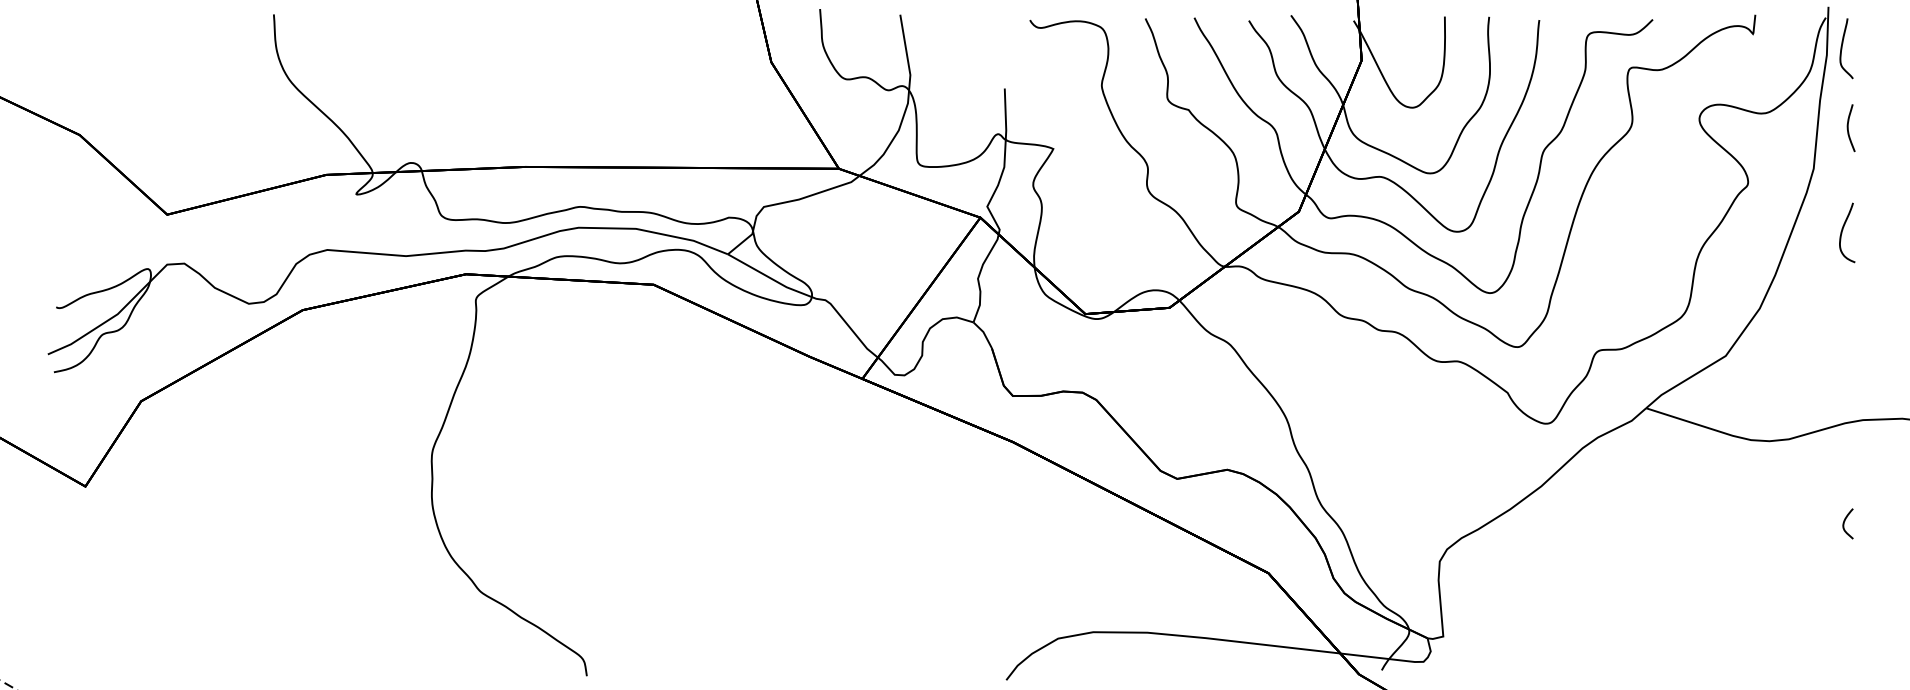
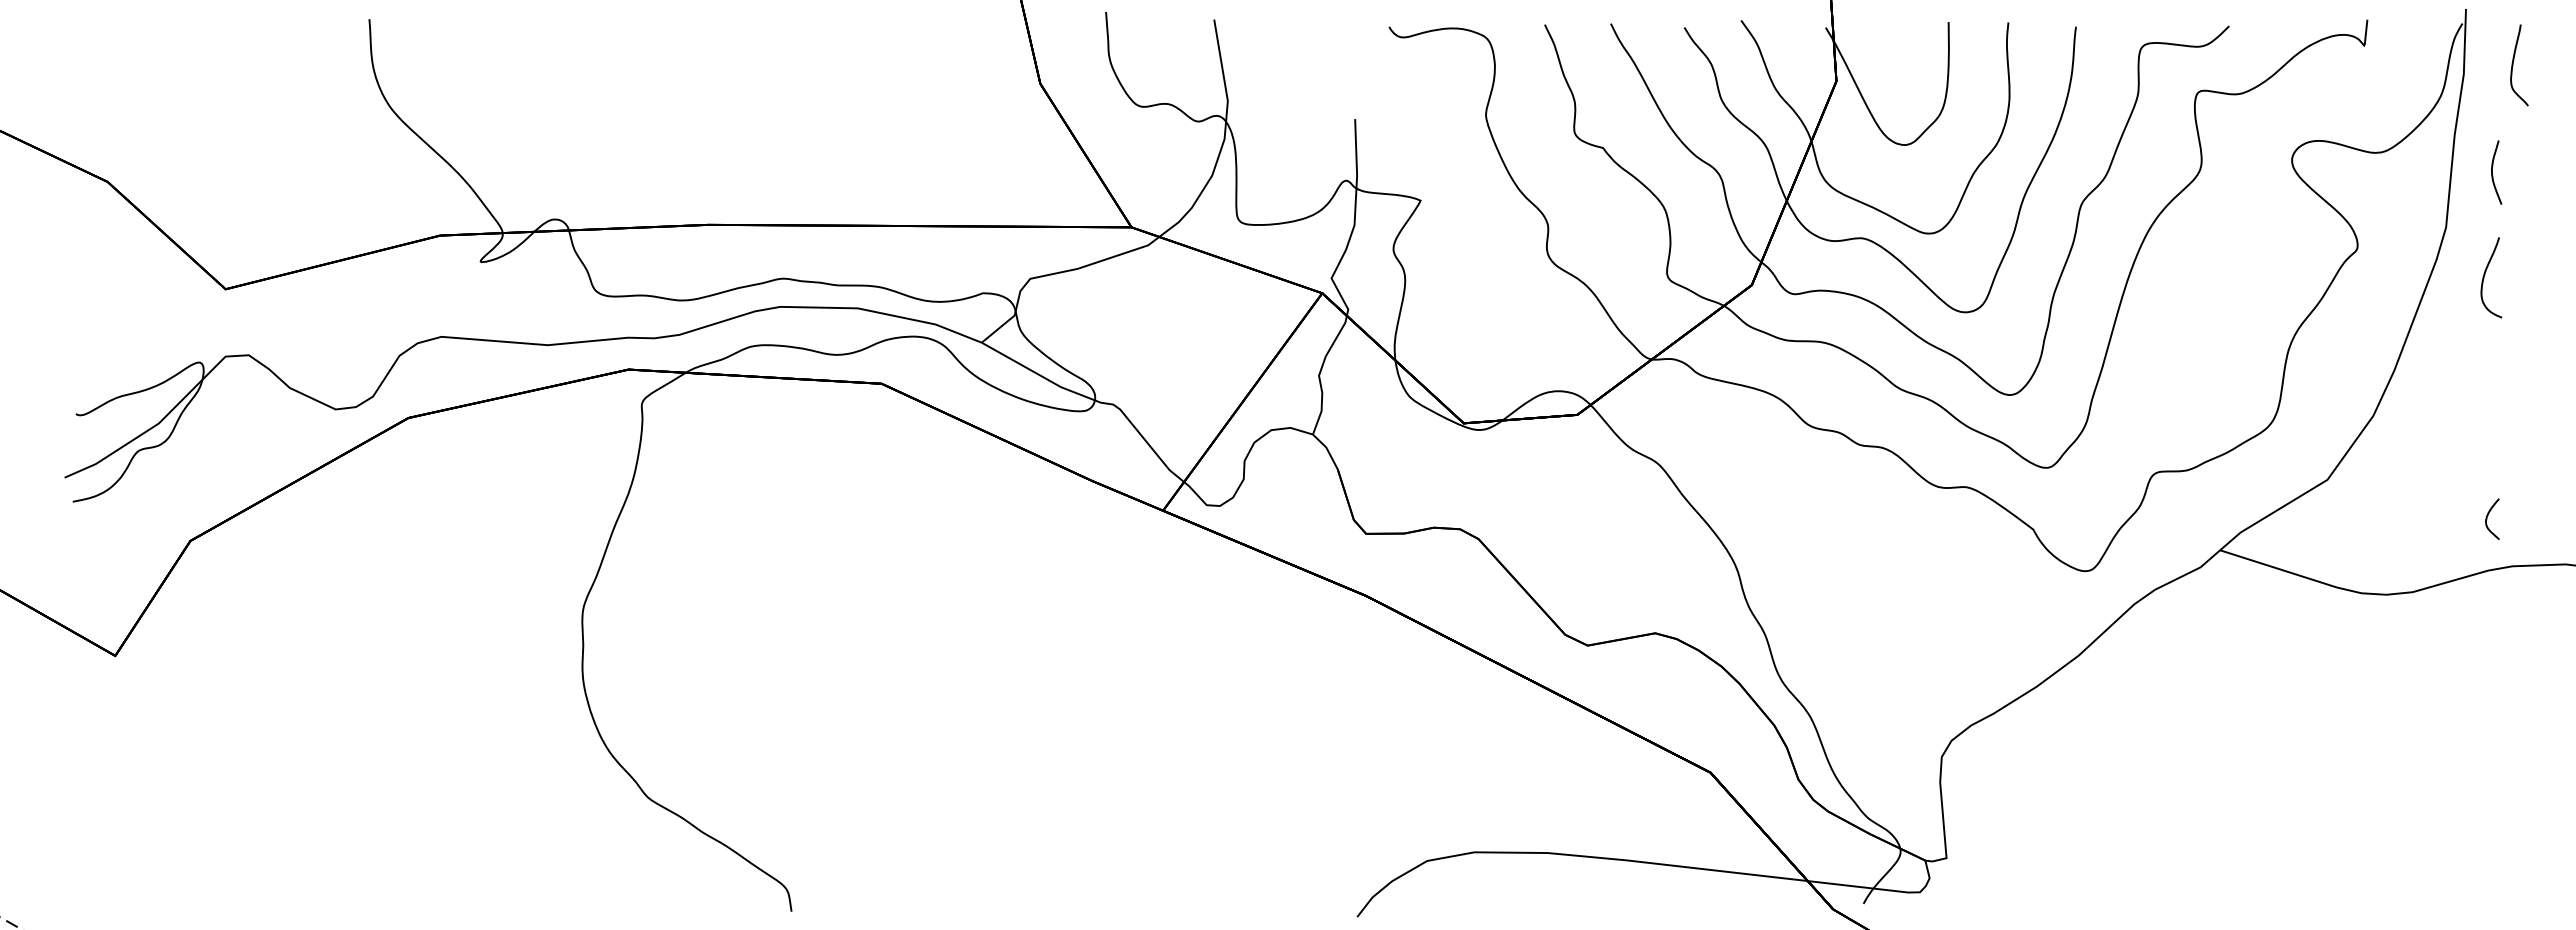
curve: (1842, 48) -> (2513, 65), moved
curve: (1842, 231) -> (2485, 275), moved
curve: (1845, 521) -> (2488, 515), moved

